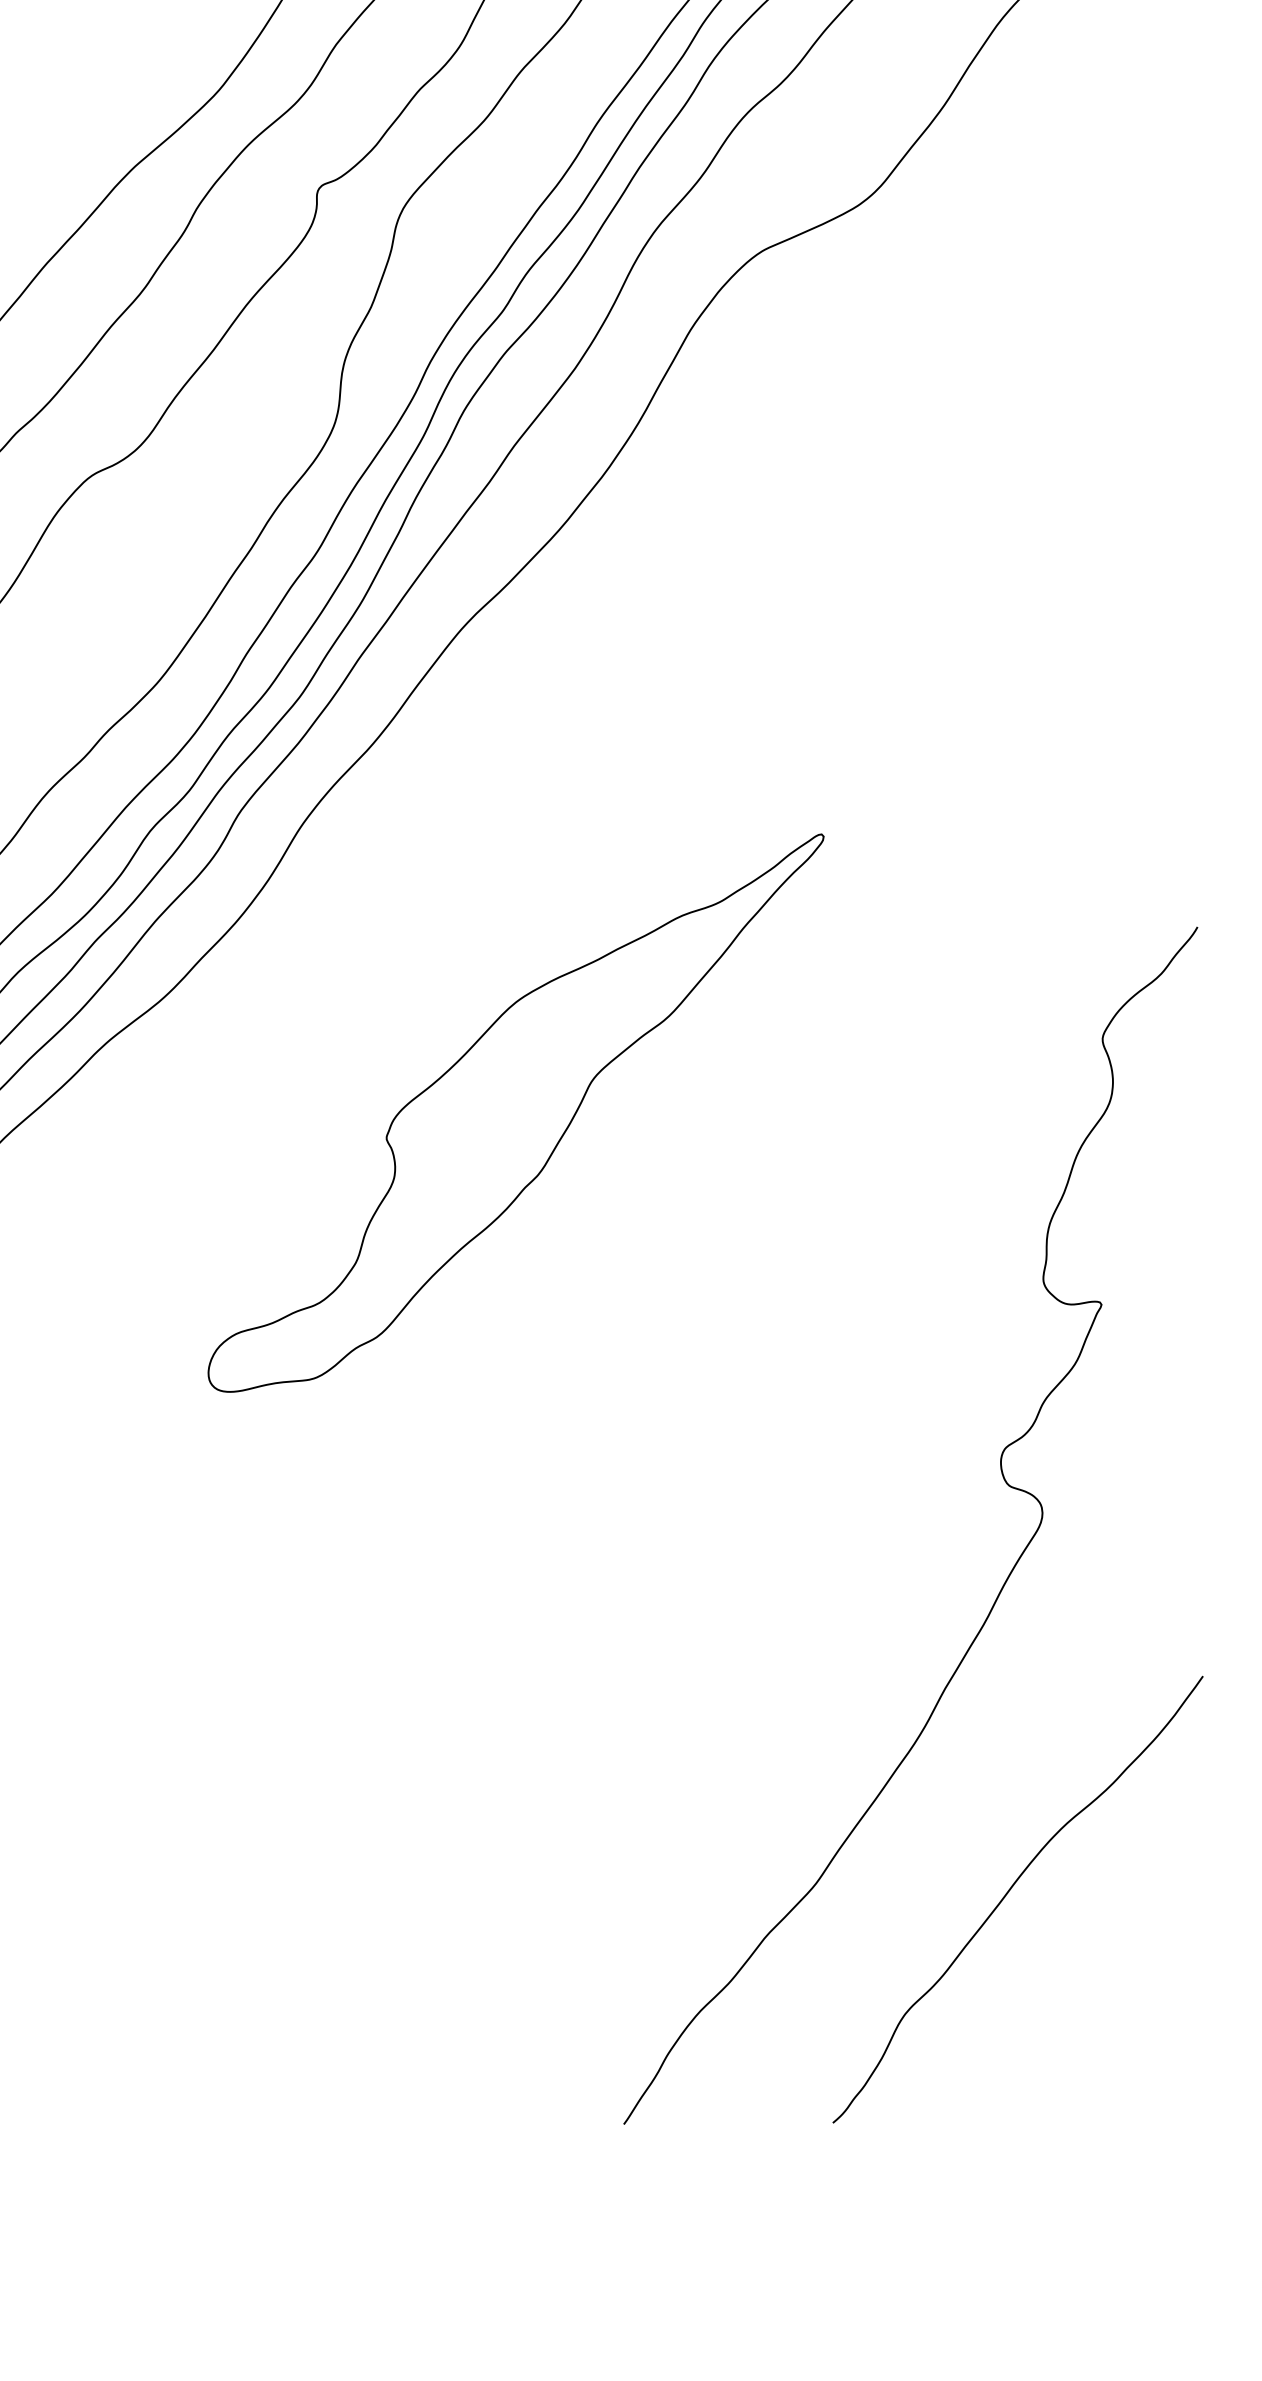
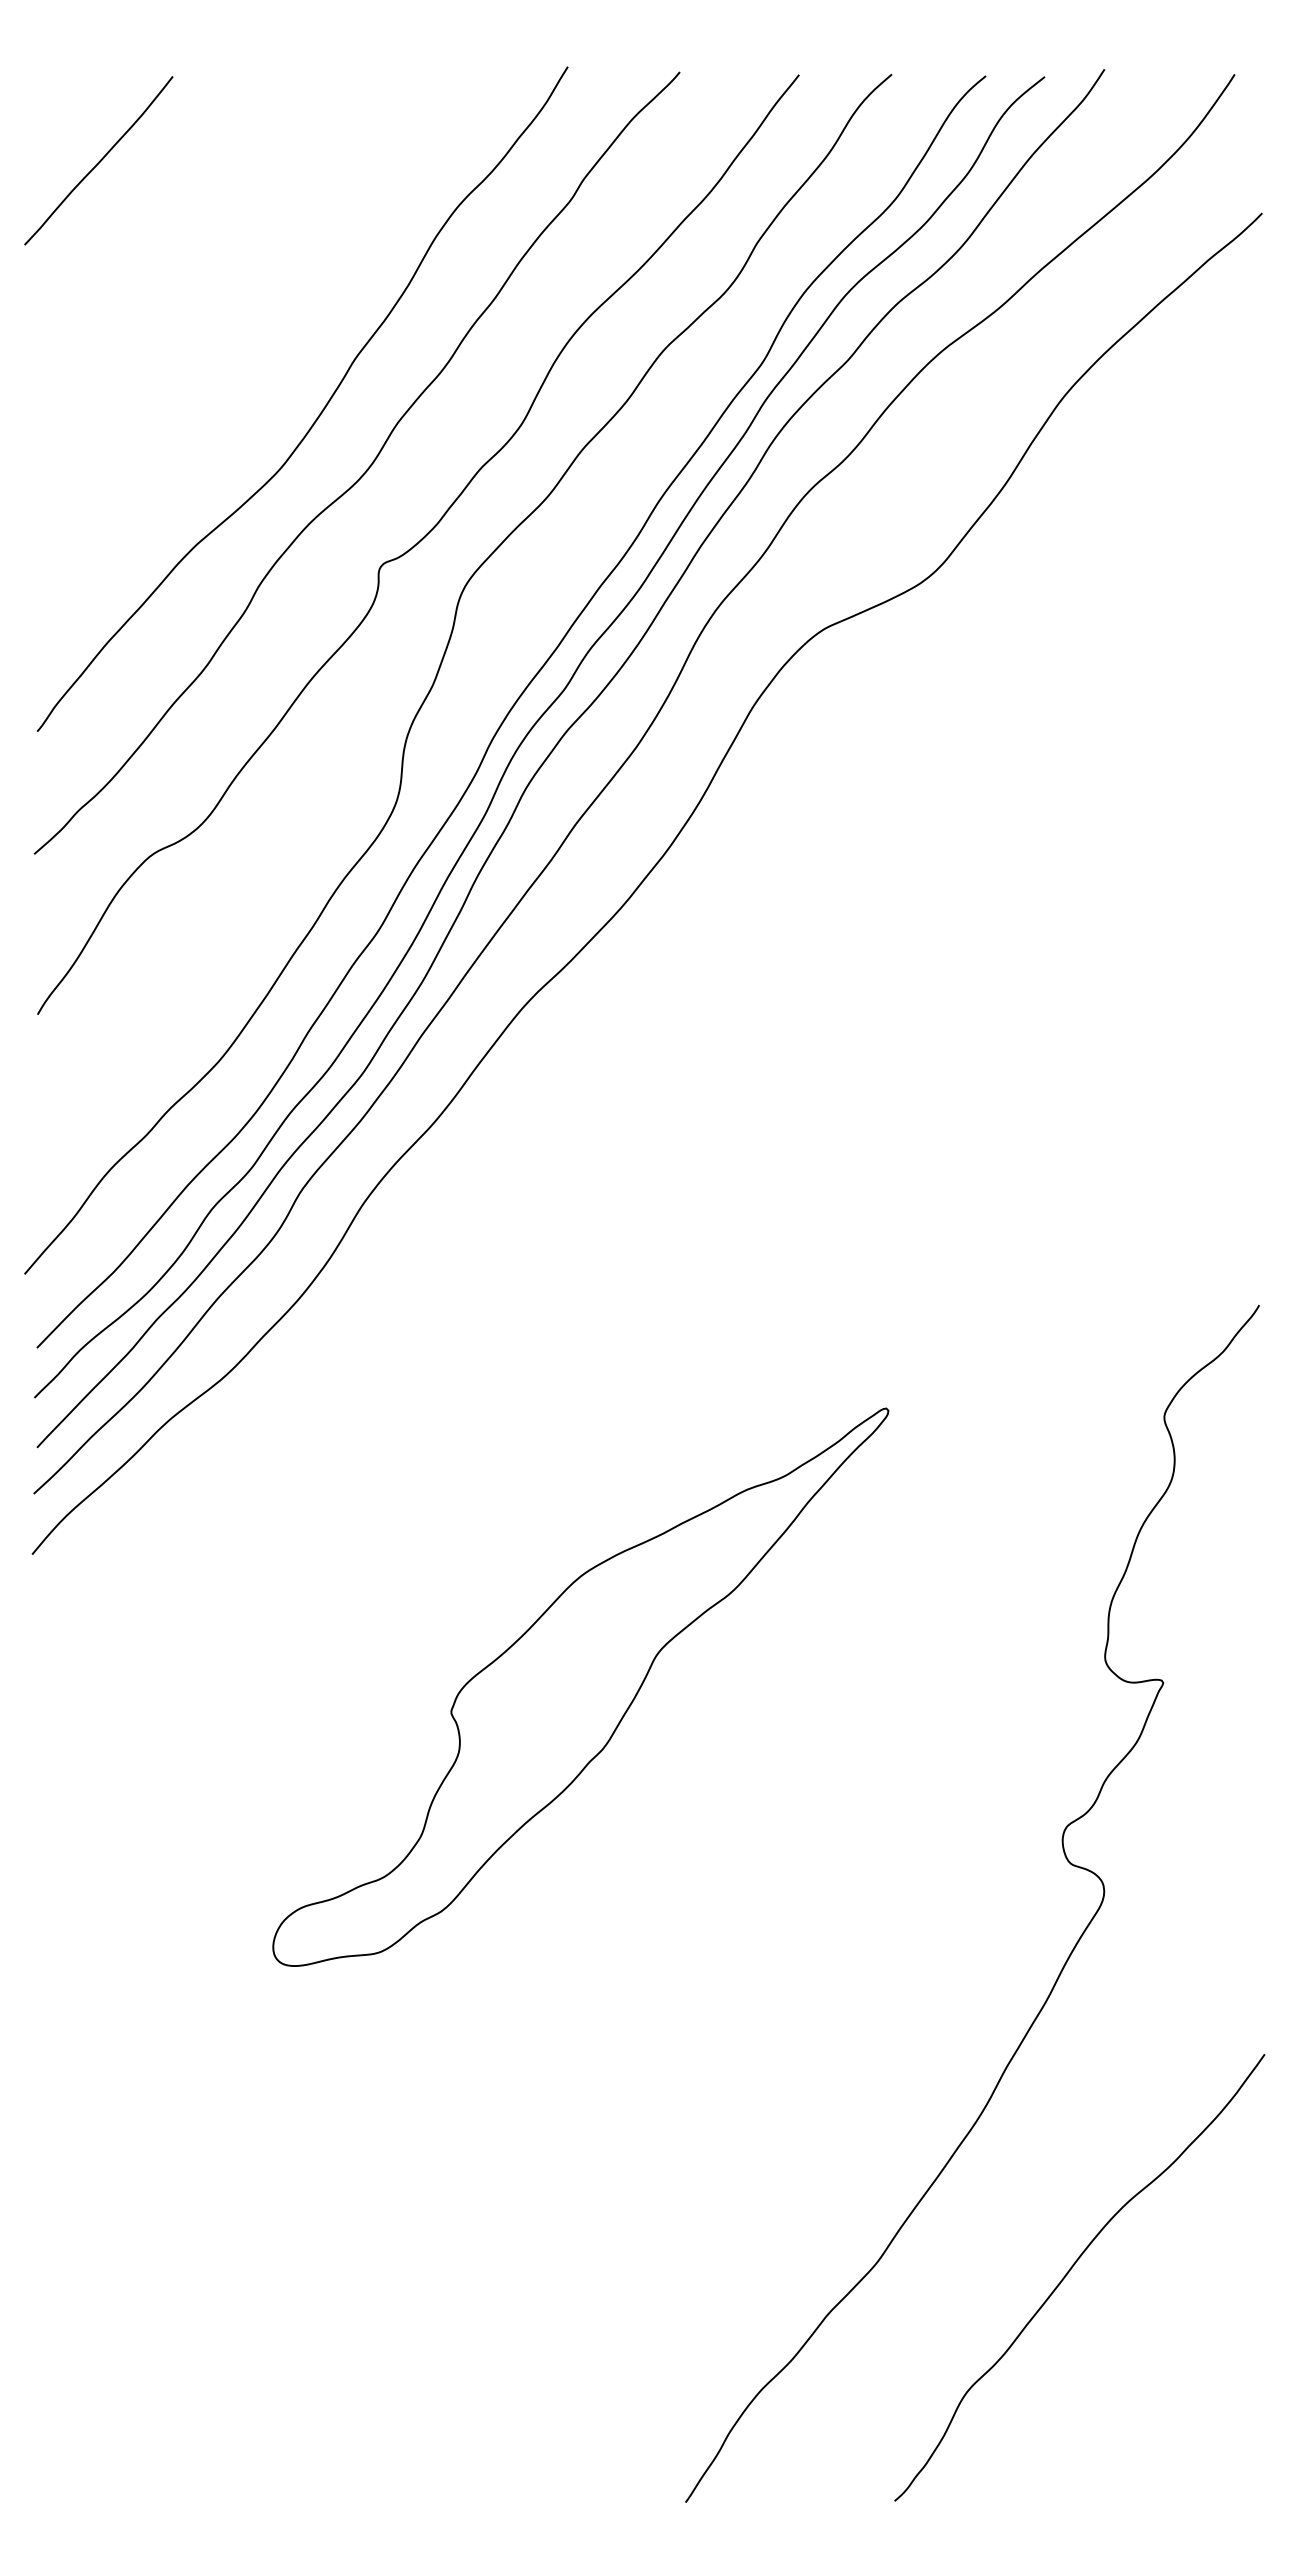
part: (515, 1112) -> (580, 1686), moved

